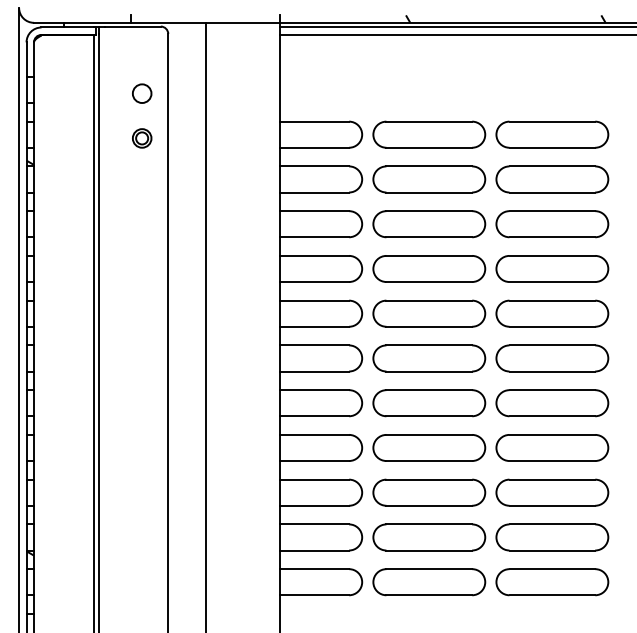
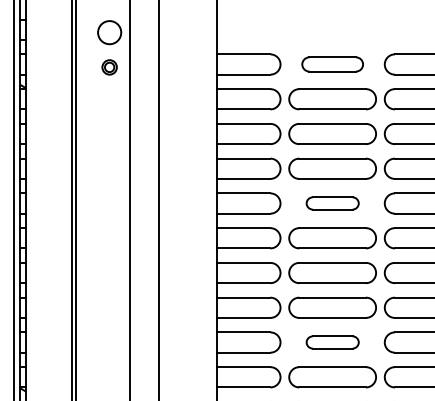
circle: (141, 93) -> (109, 32), size x1.6
part: (429, 134) -> (332, 64), size x0.7
part: (429, 313) -> (332, 203), size x0.6
part: (429, 492) -> (332, 342), size x0.6

